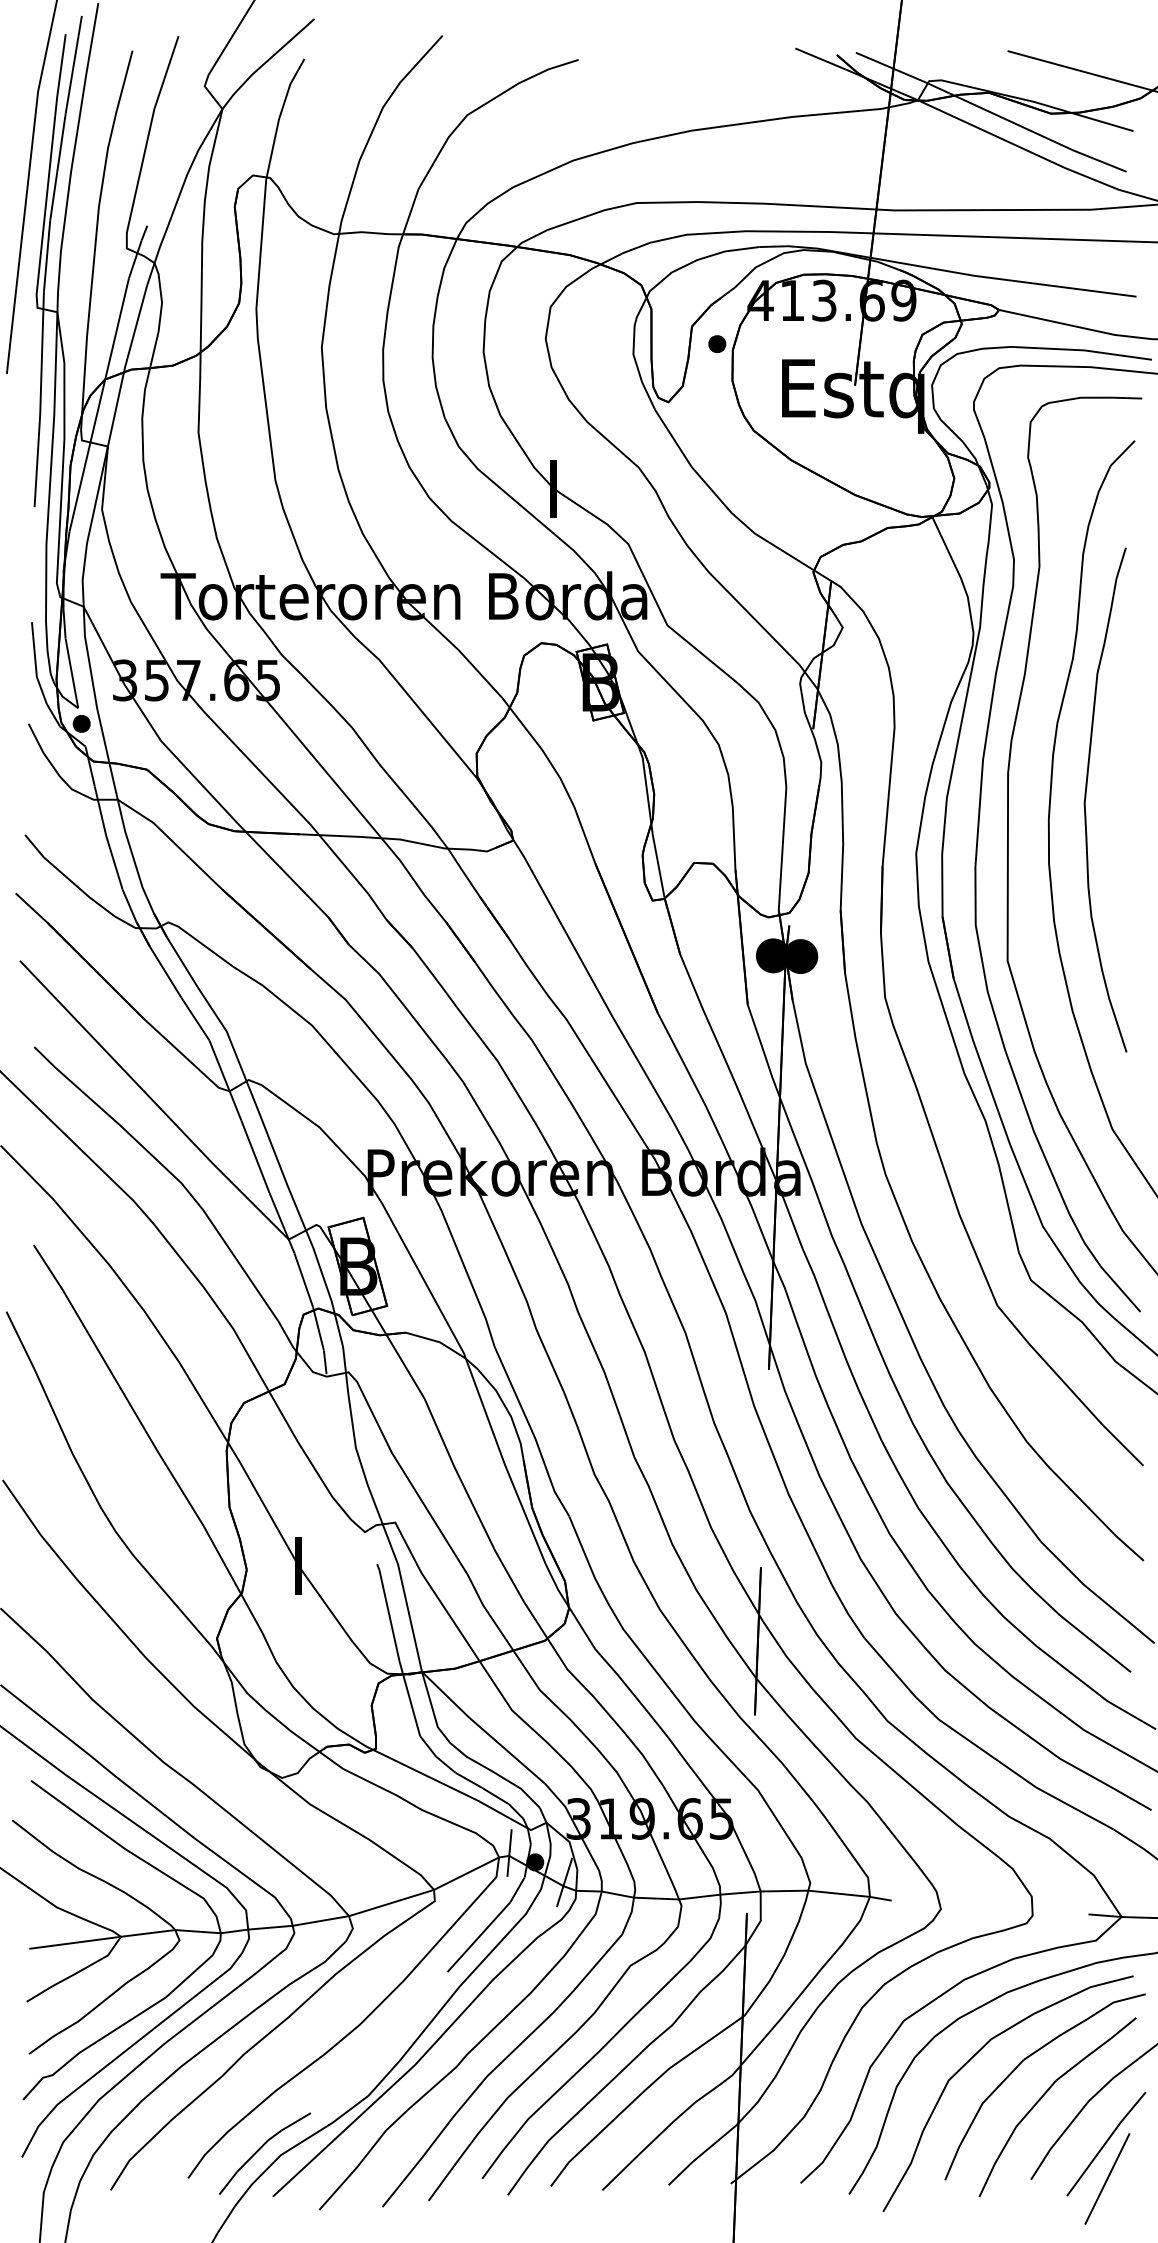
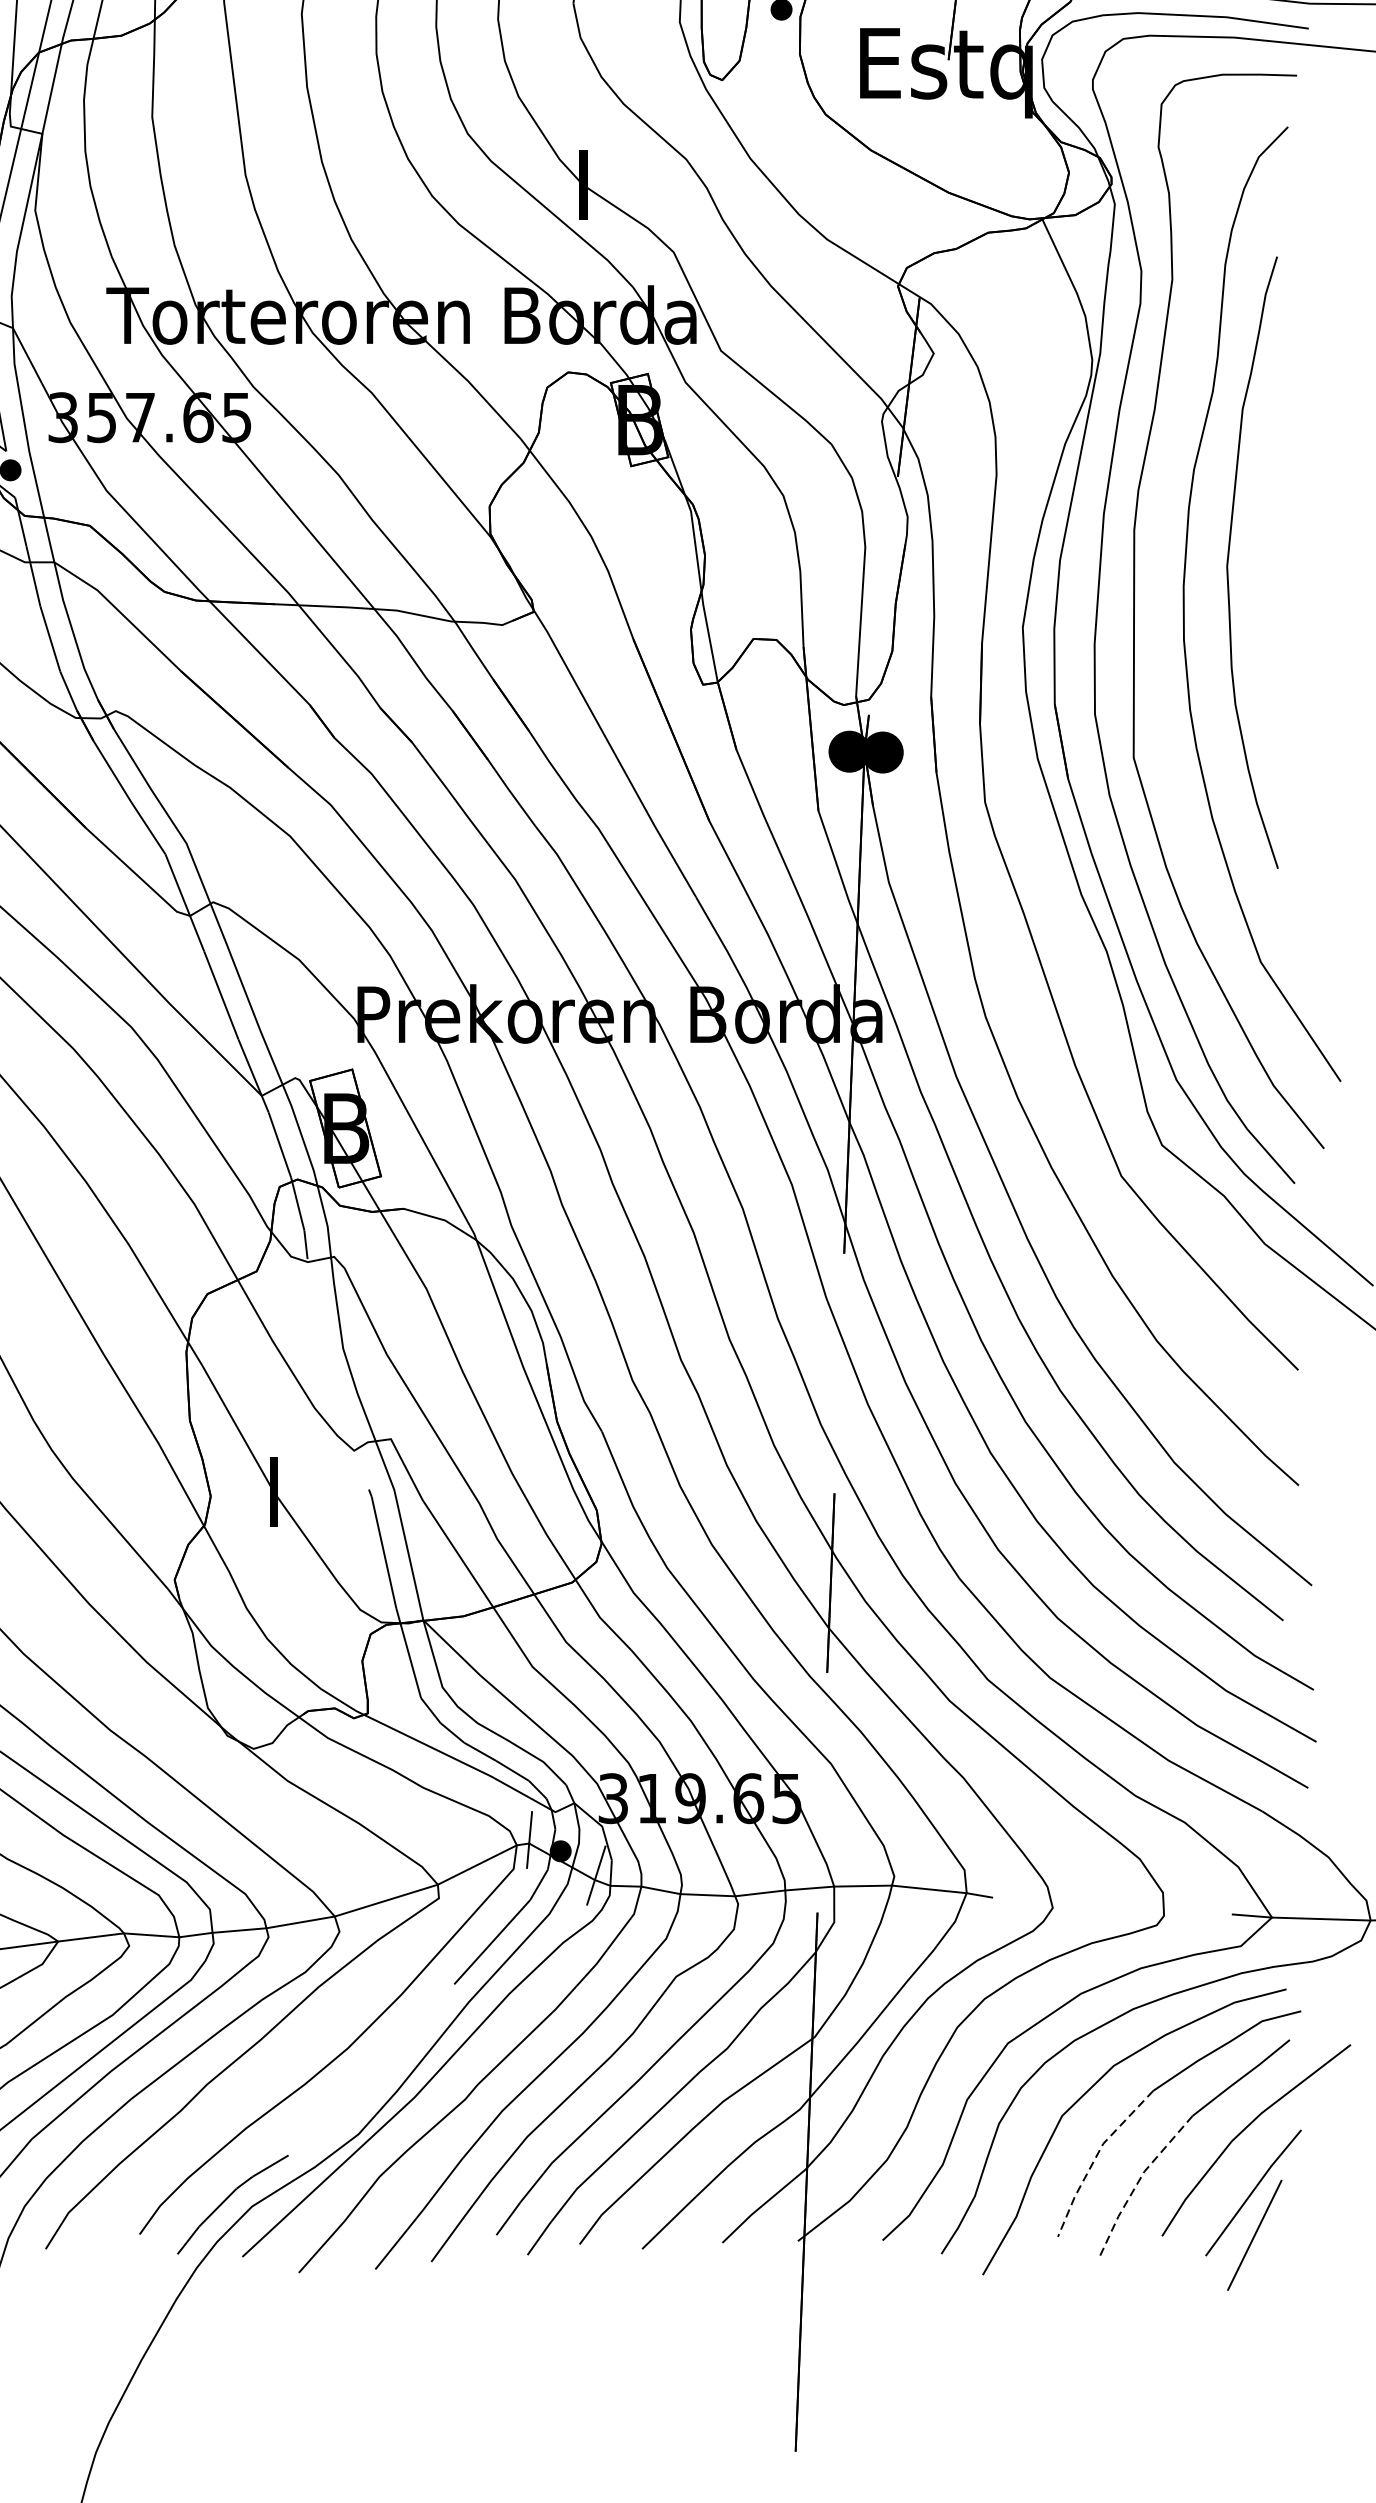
line: (976, 2114) -> (1095, 2157), solid -> dashed
line: (1011, 2135) -> (1138, 2182), solid -> dashed

